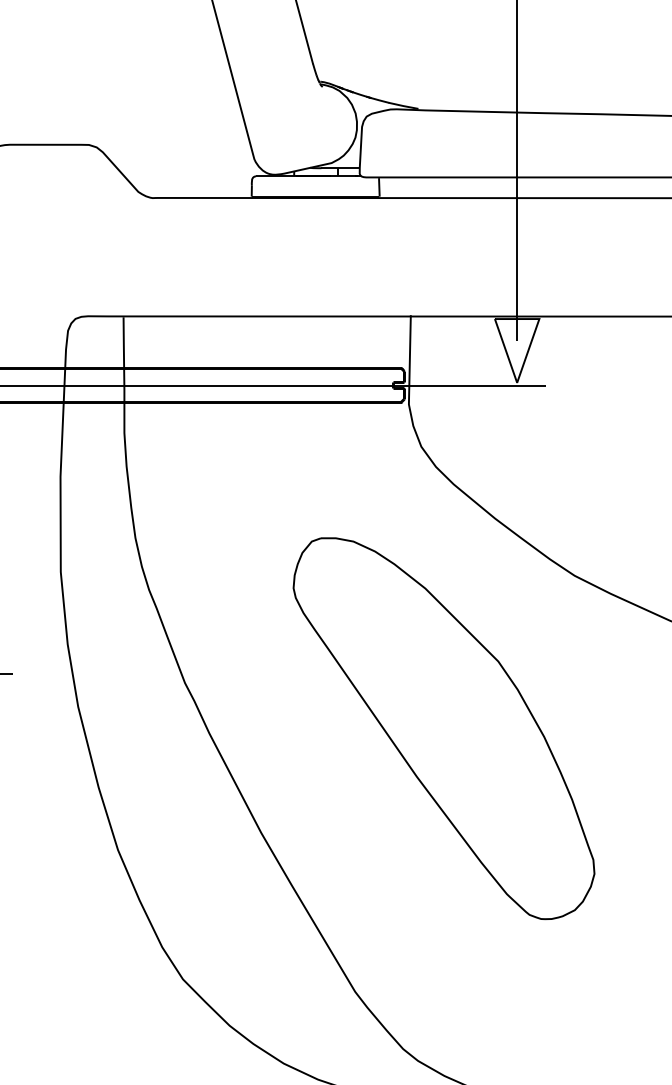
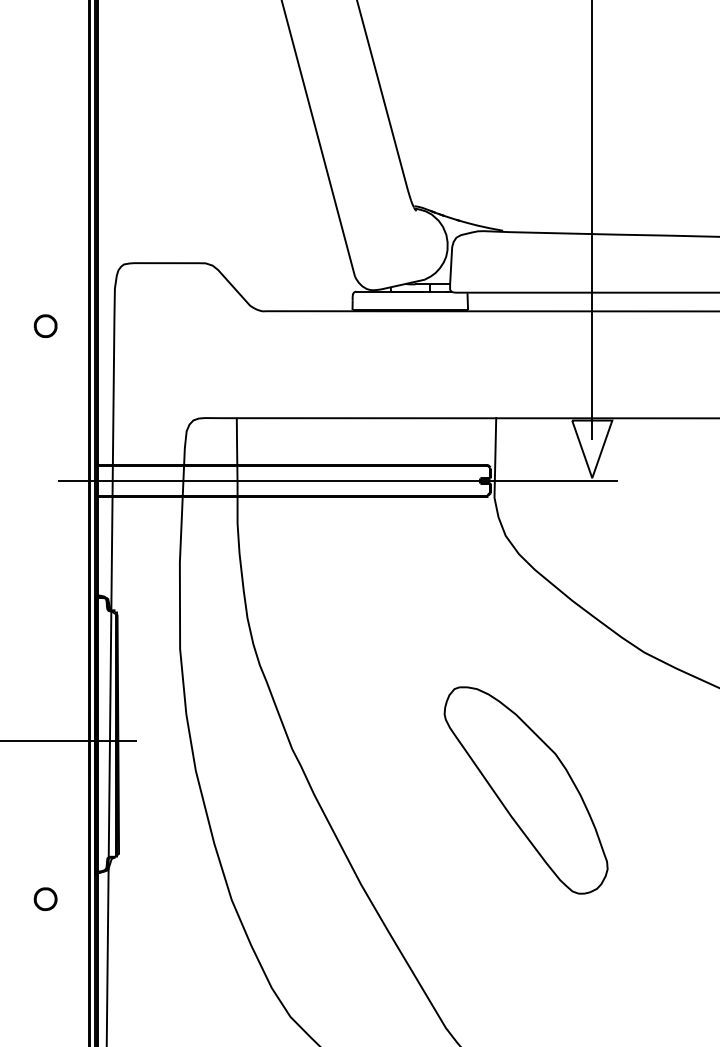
part: (443, 728) -> (525, 790), size x0.6

